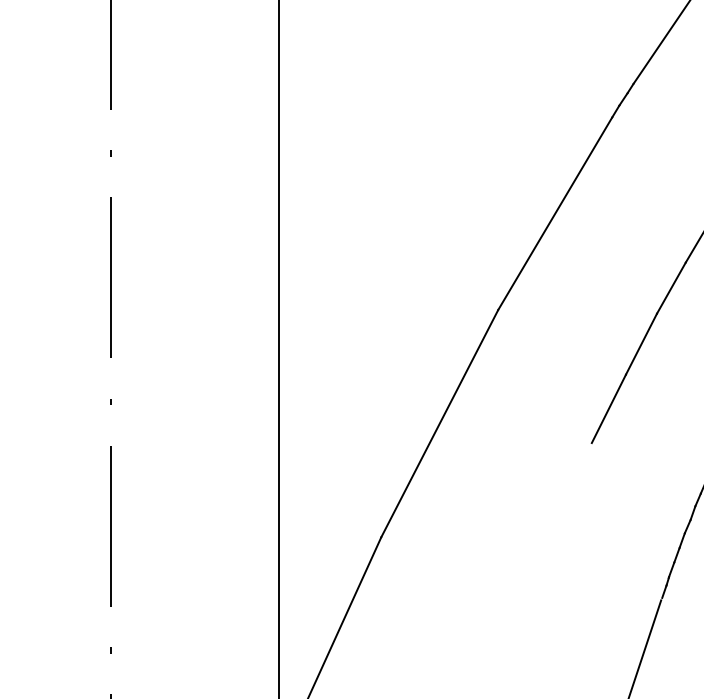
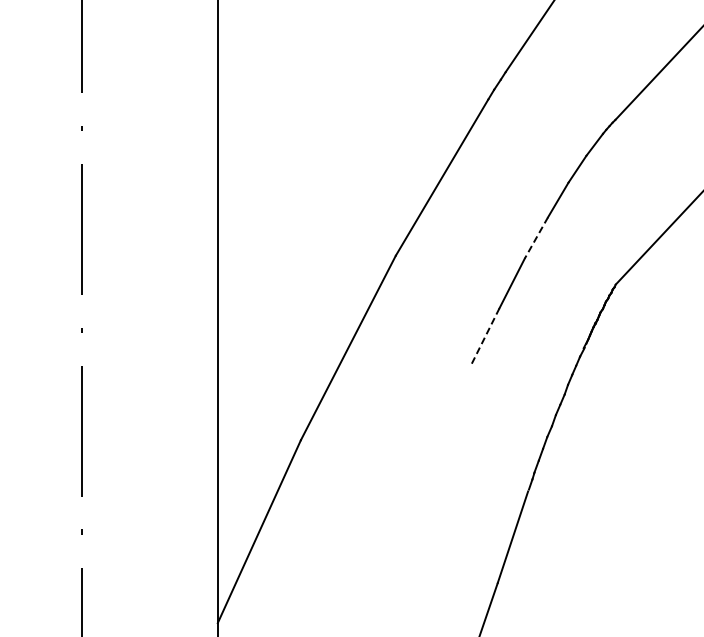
line: (671, 288) -> (536, 238), solid -> dashed
line: (608, 409) -> (485, 336), solid -> dashed

